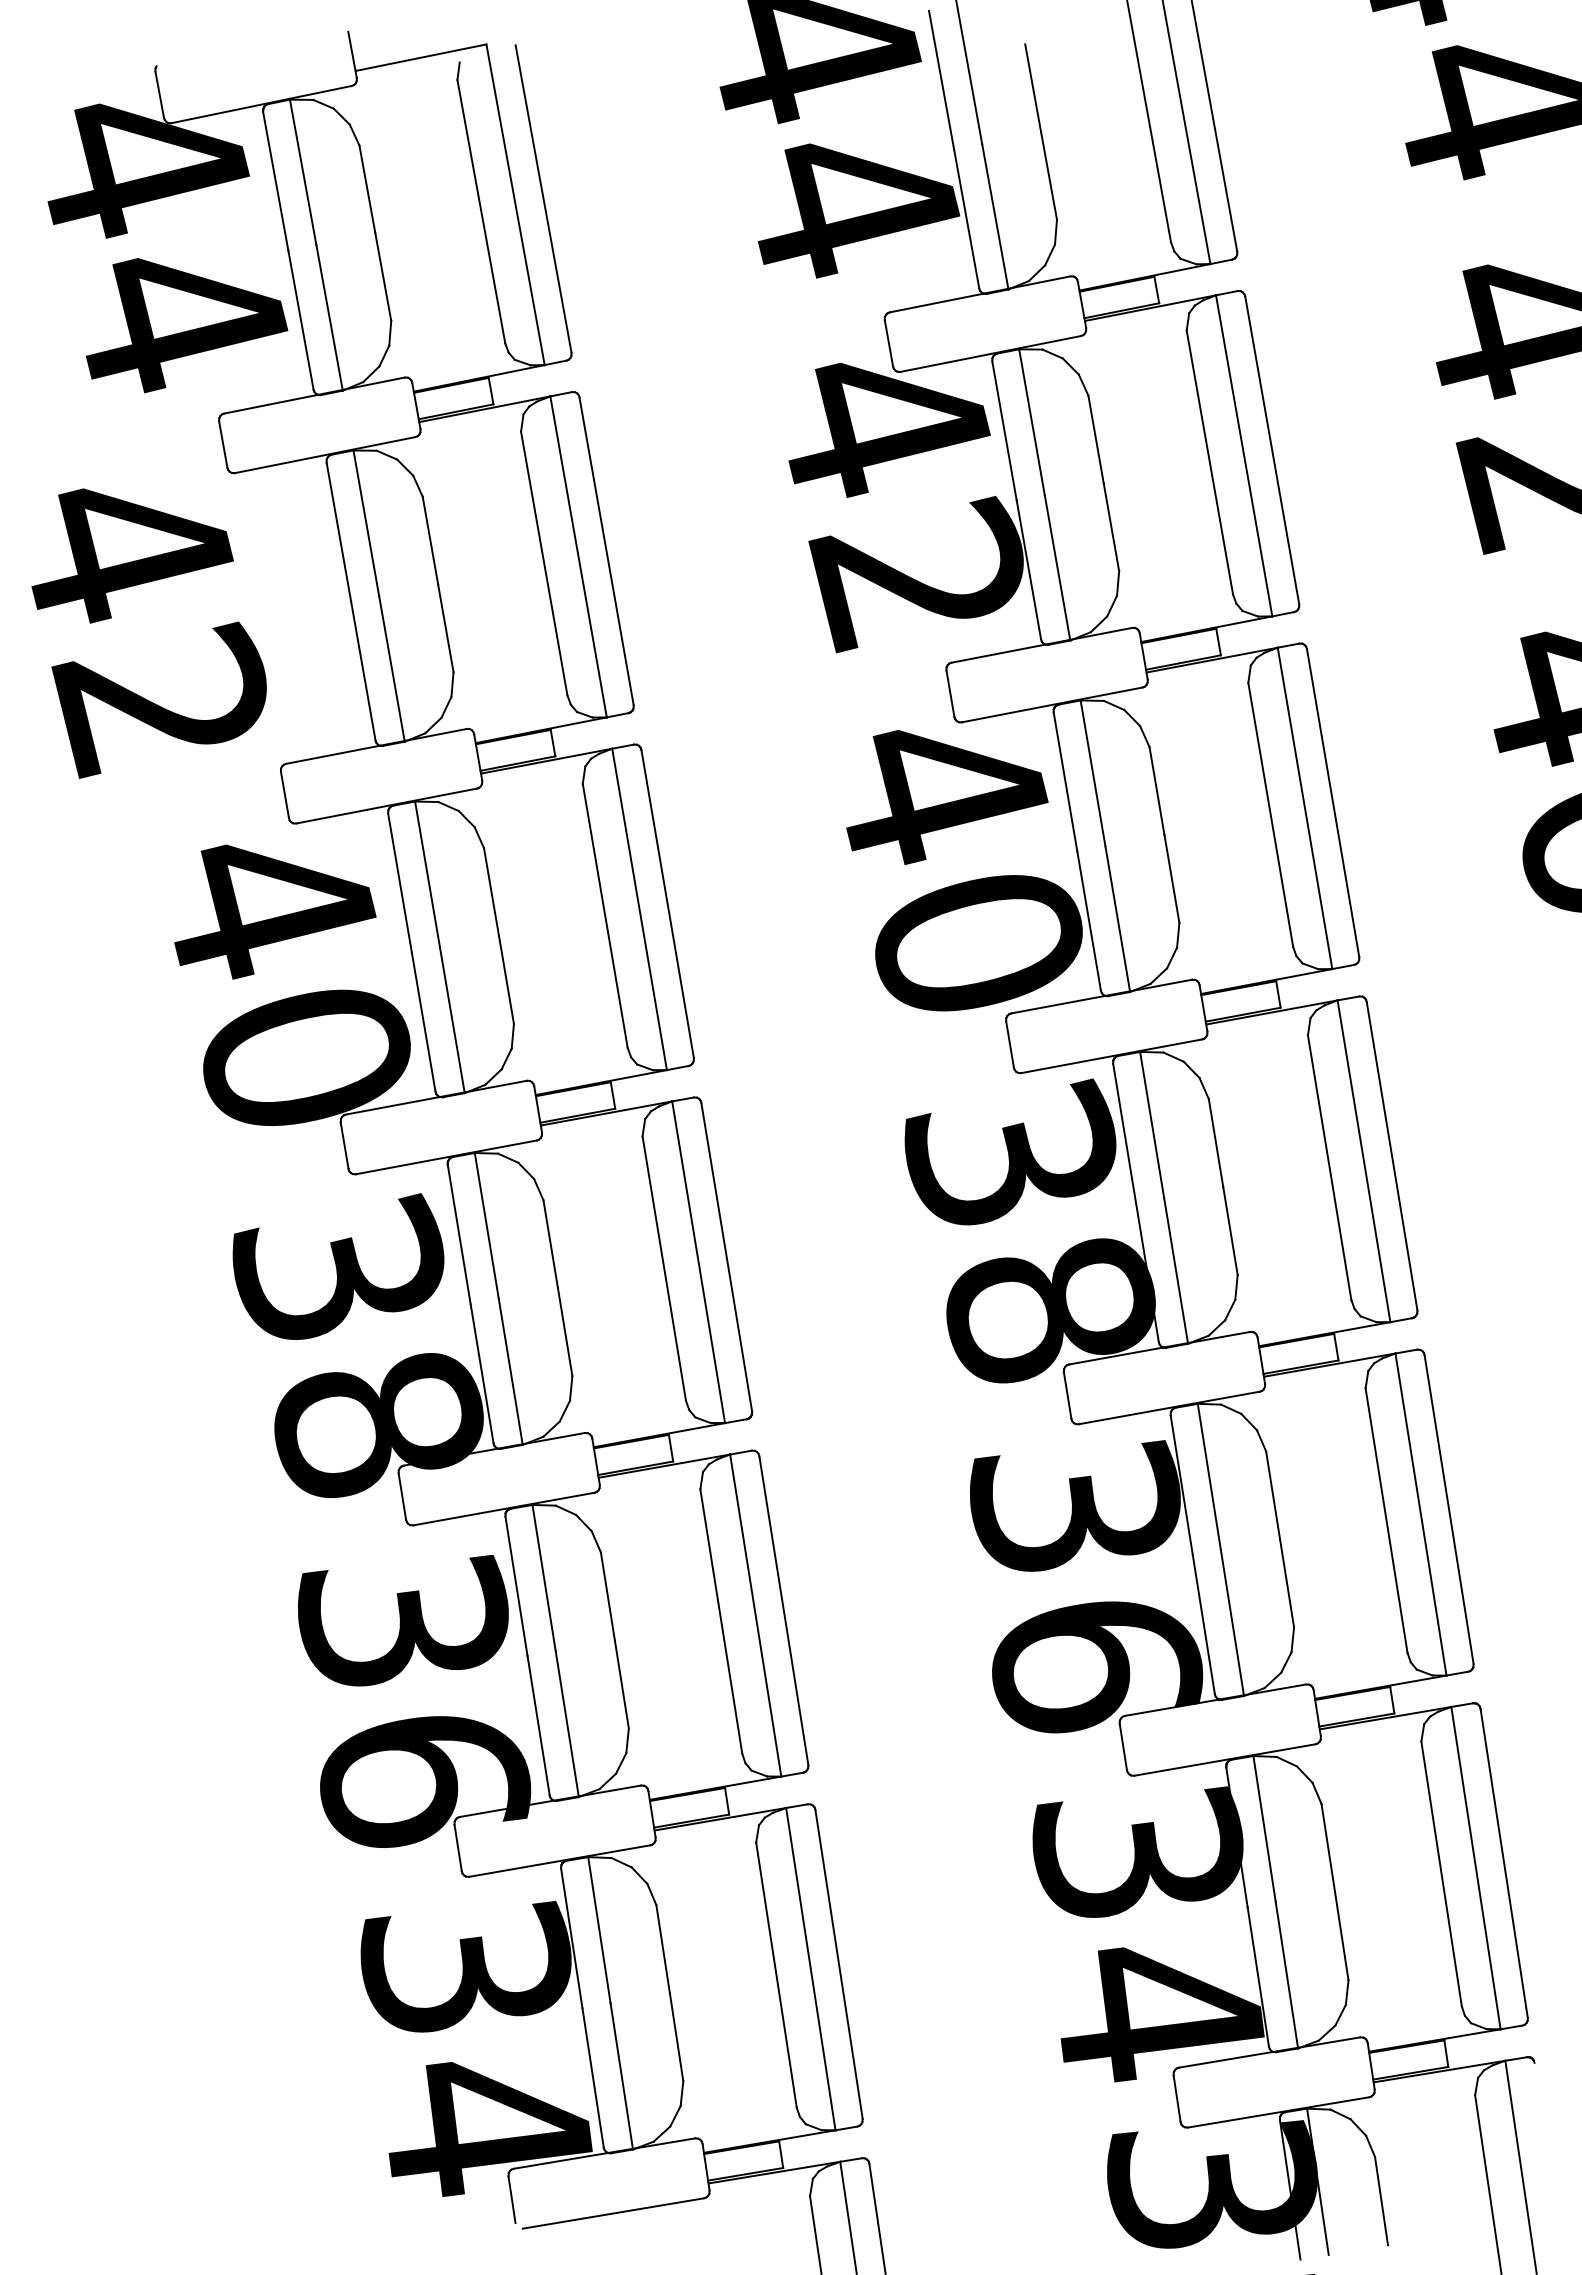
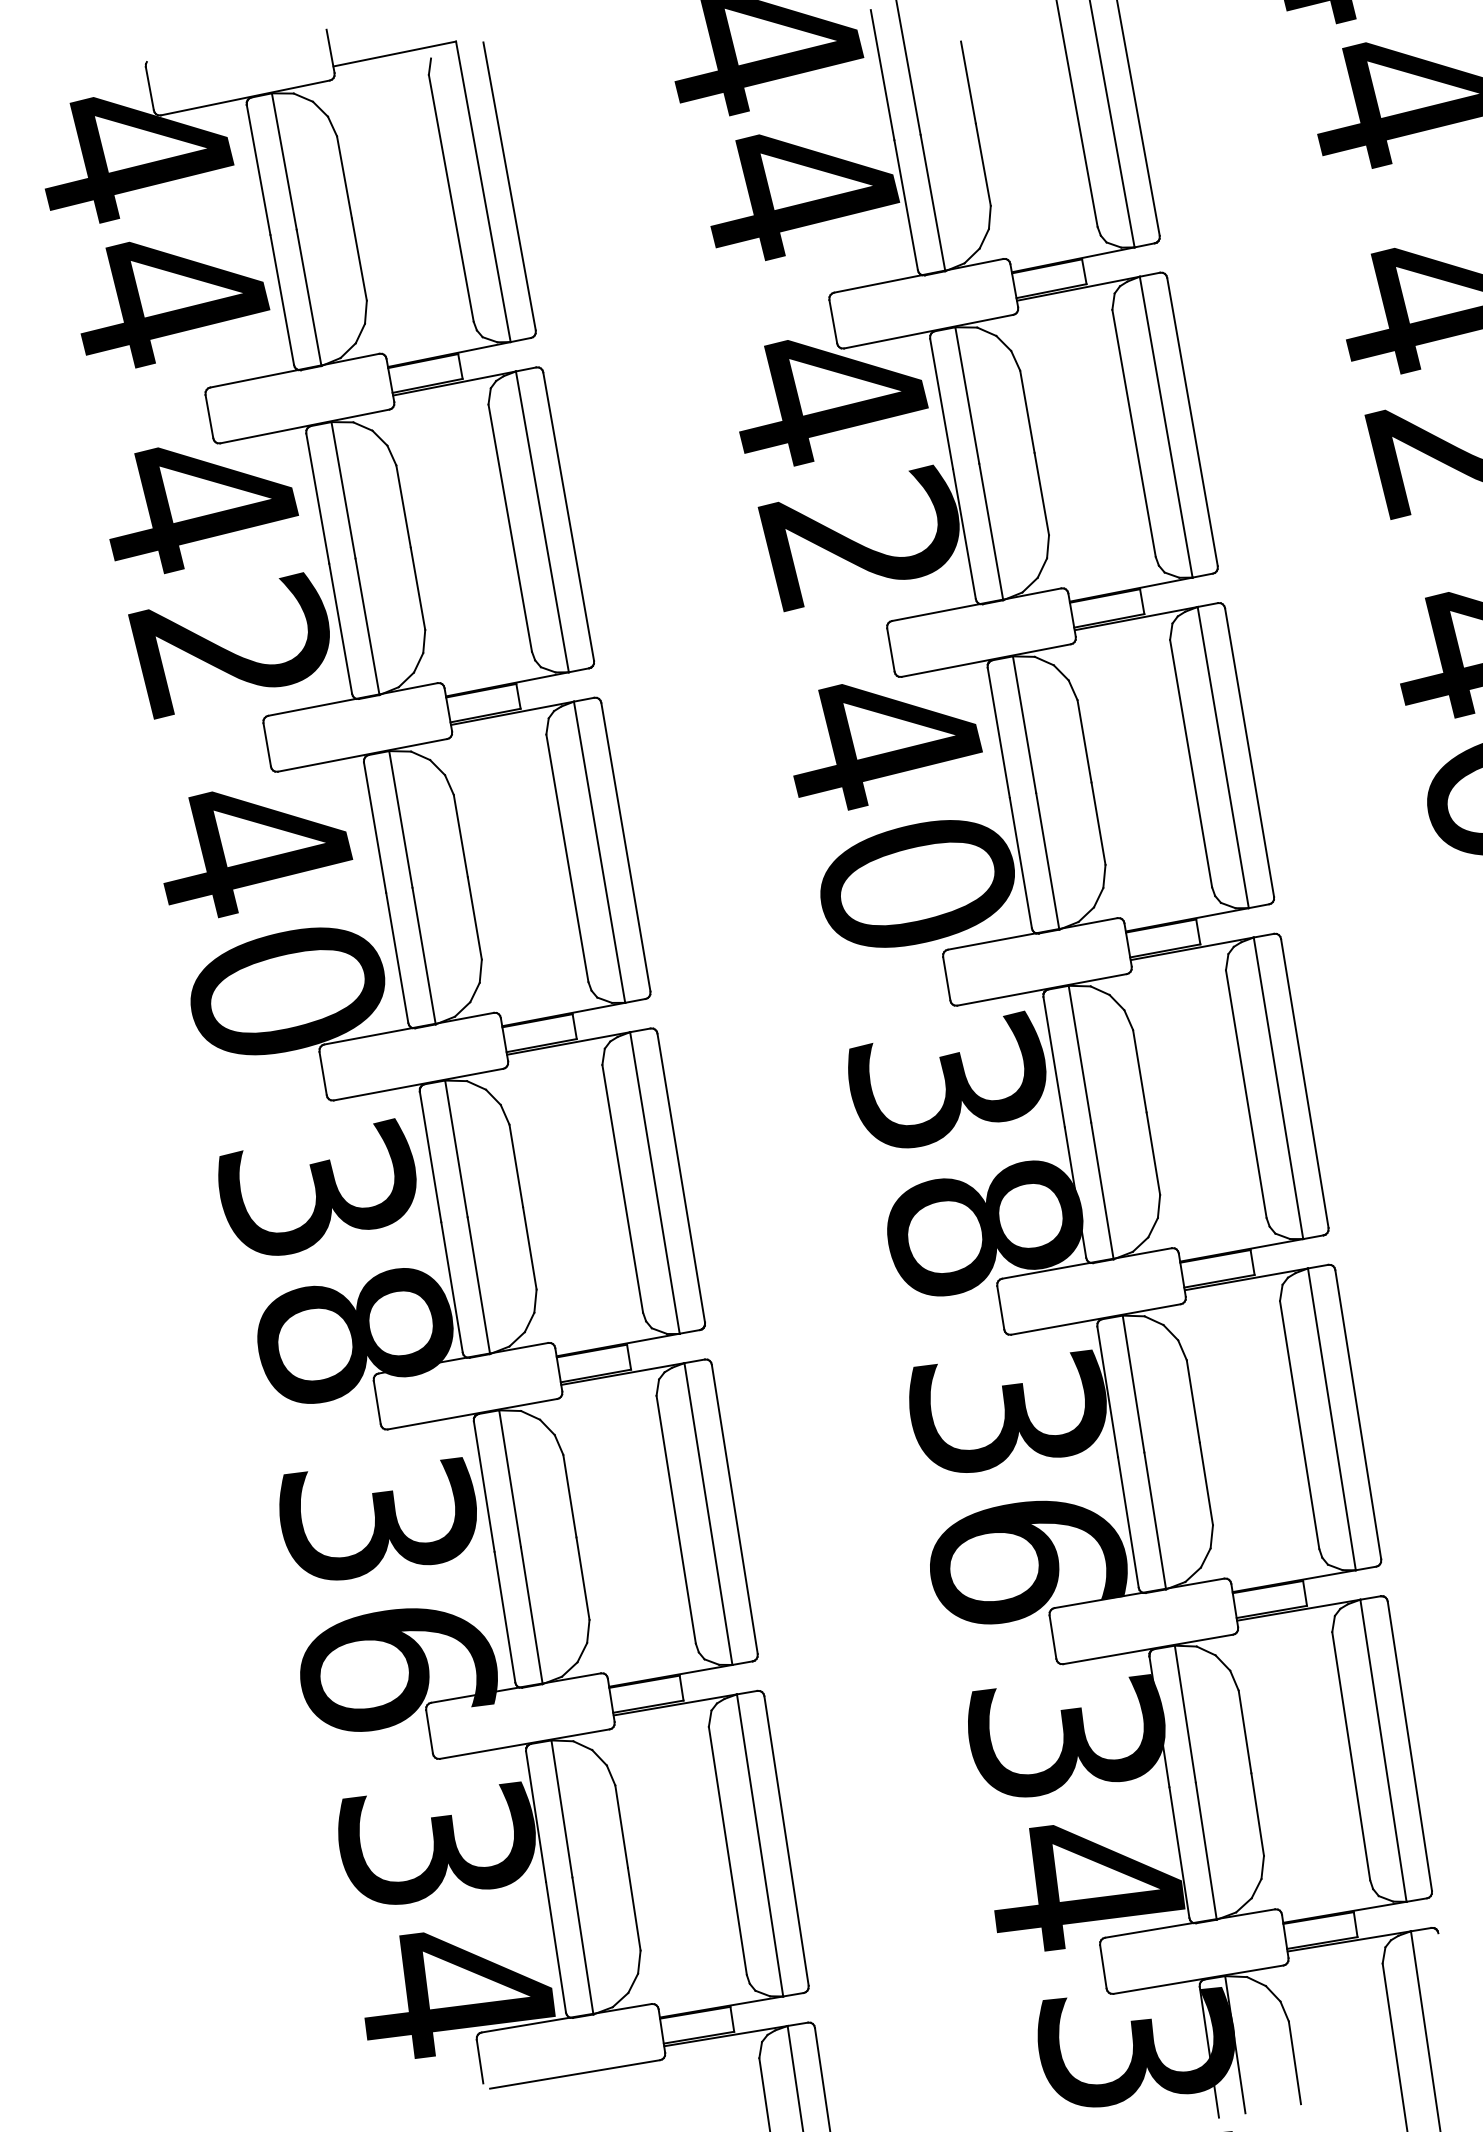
text: (148, 633) -> (219, 583), moved

